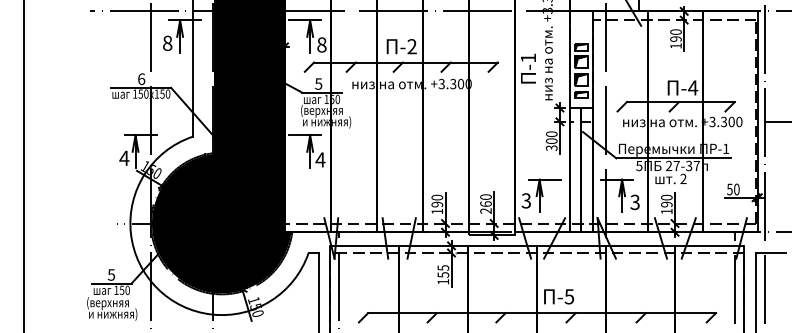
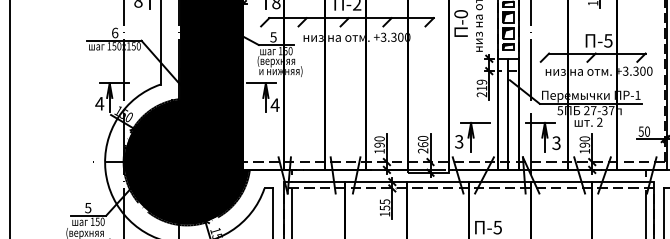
text: (528, 57) -> (461, 13), -1 -> -0
text: (693, 87) -> (608, 40), -4 -> -5
text: (551, 140) -> (481, 87), 300 -> 219

